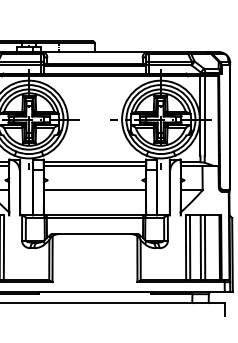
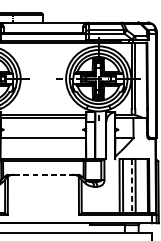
line: (95, 234) -> (43, 175), solid -> dashed
line: (200, 248) -> (131, 186), solid -> dashed

